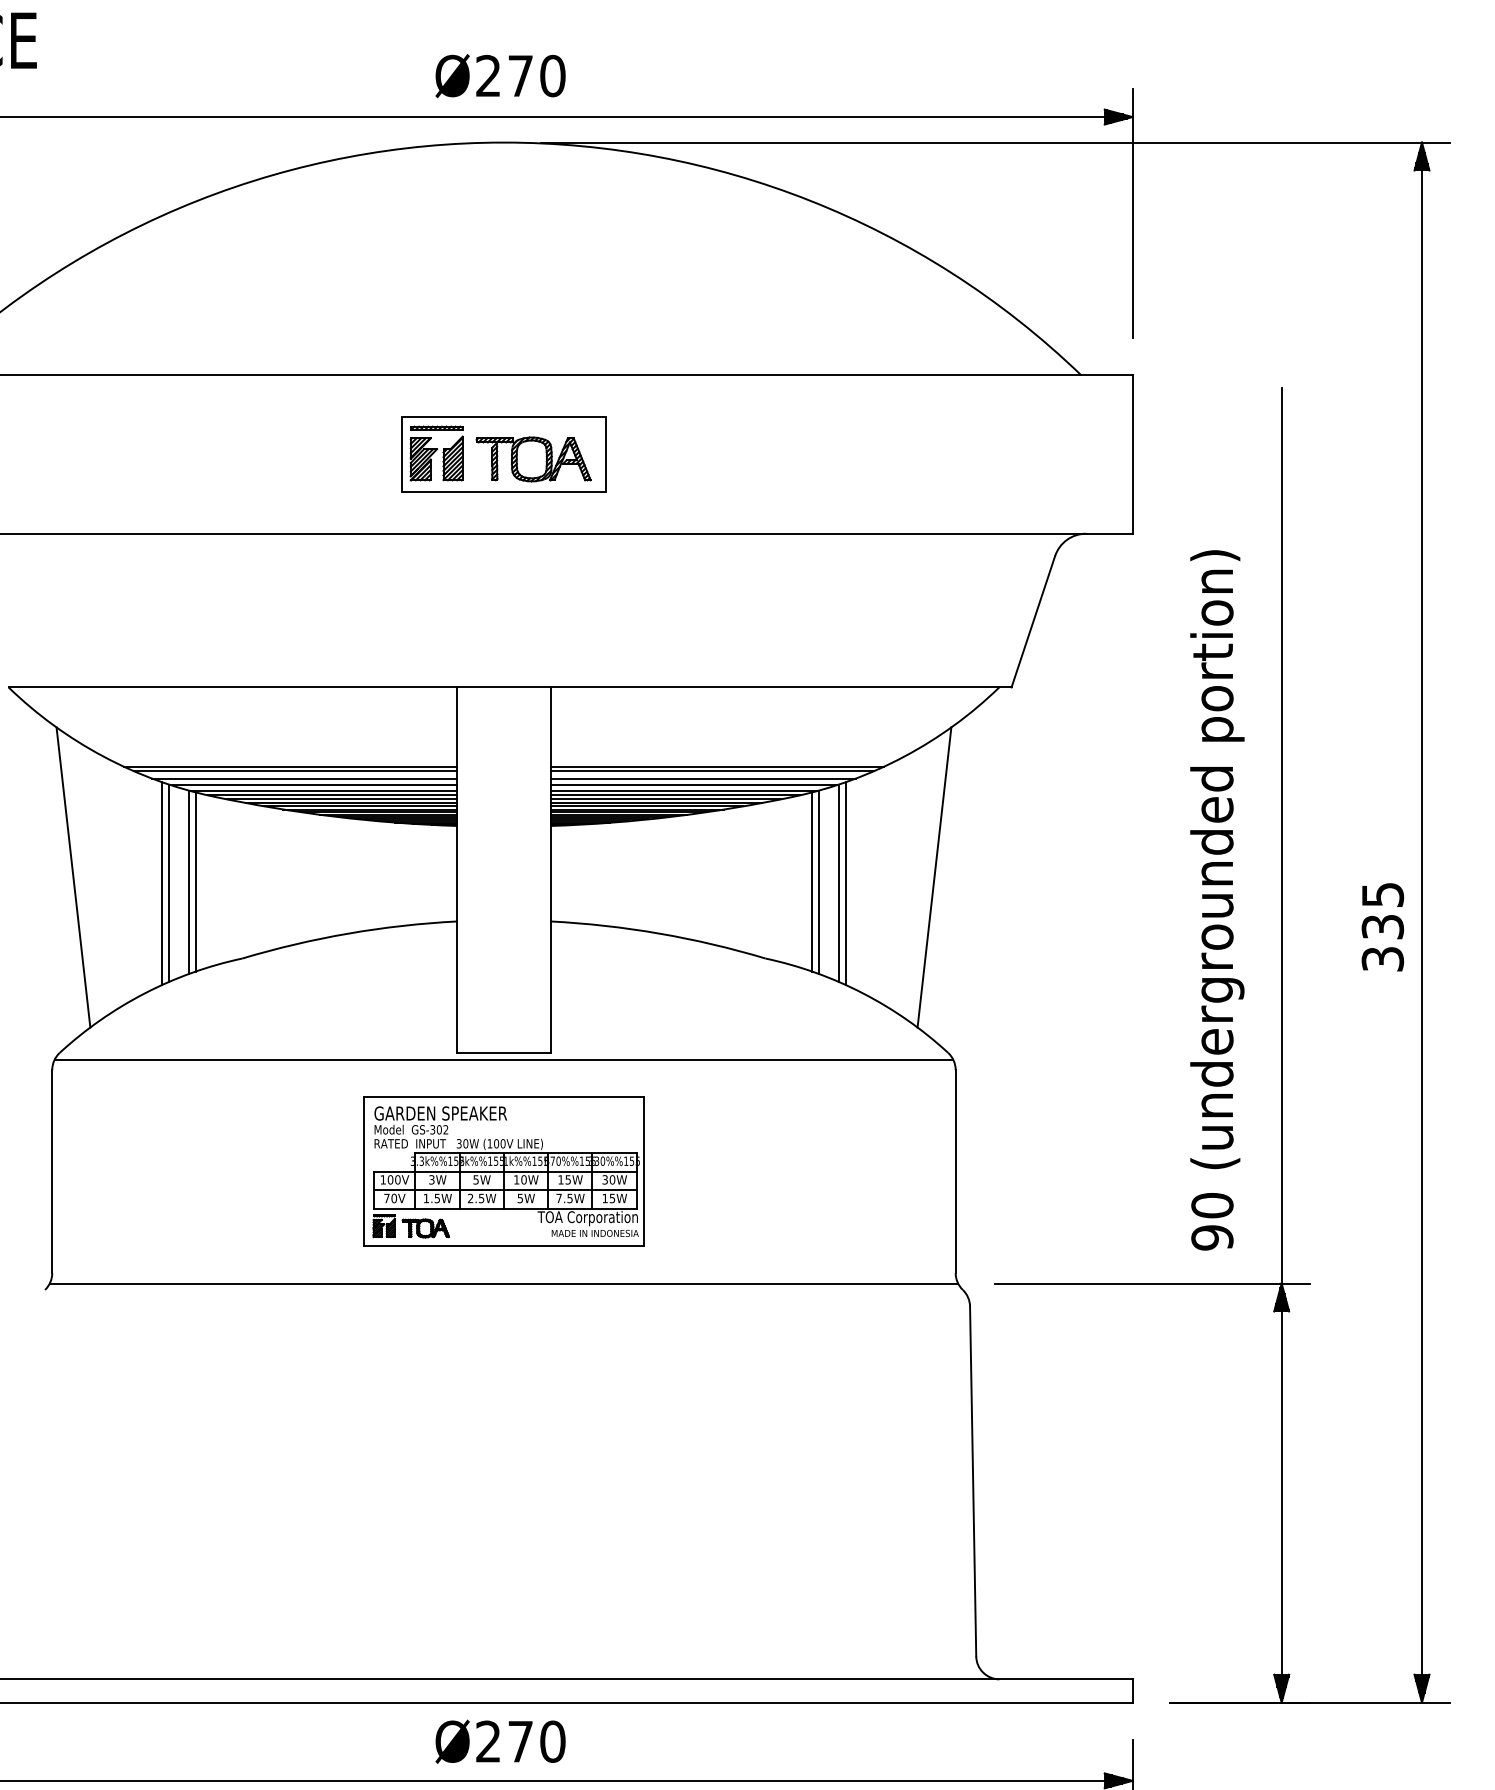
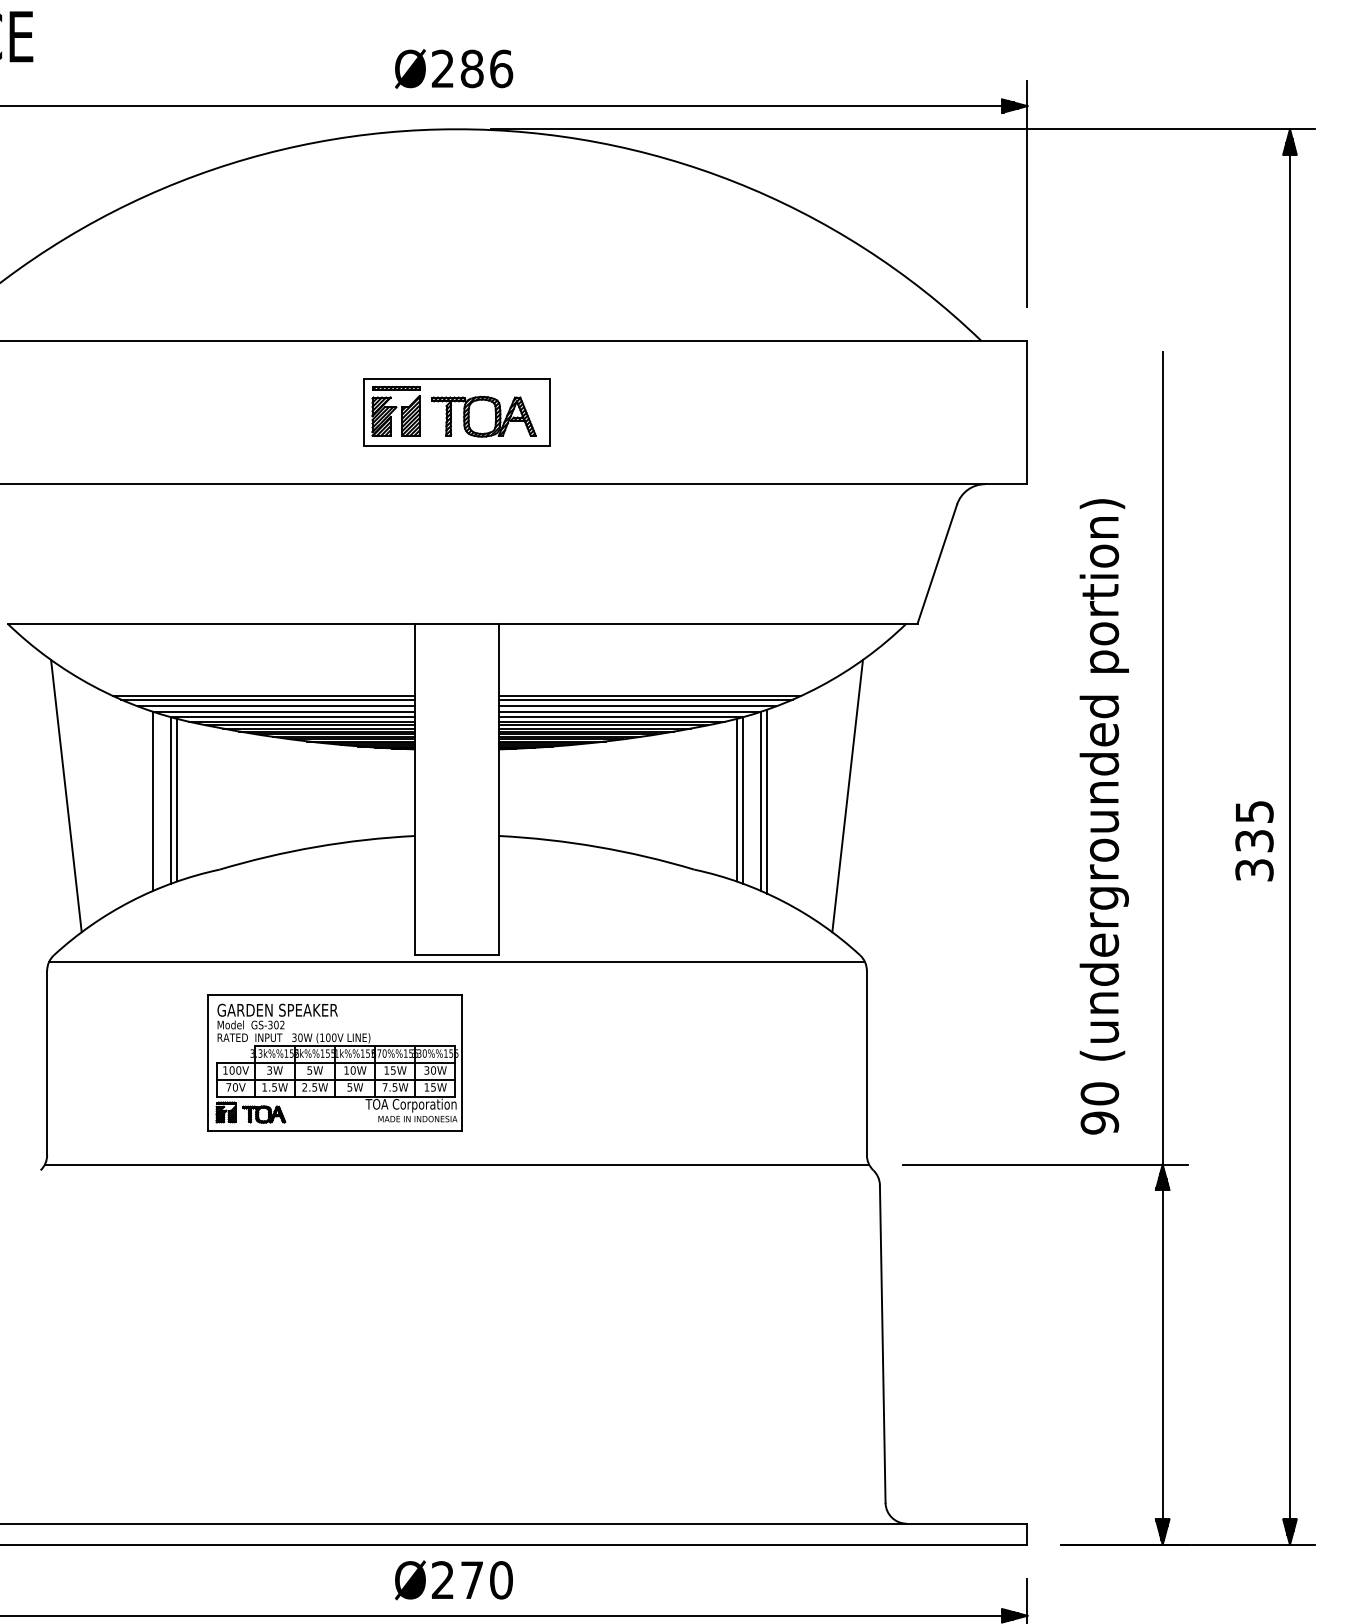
text: (536, 75) -> (486, 68), Ø270 -> Ø286
line: (161, 883) -> (146, 801), removed
part: (503, 1171) -> (334, 1062), moved

